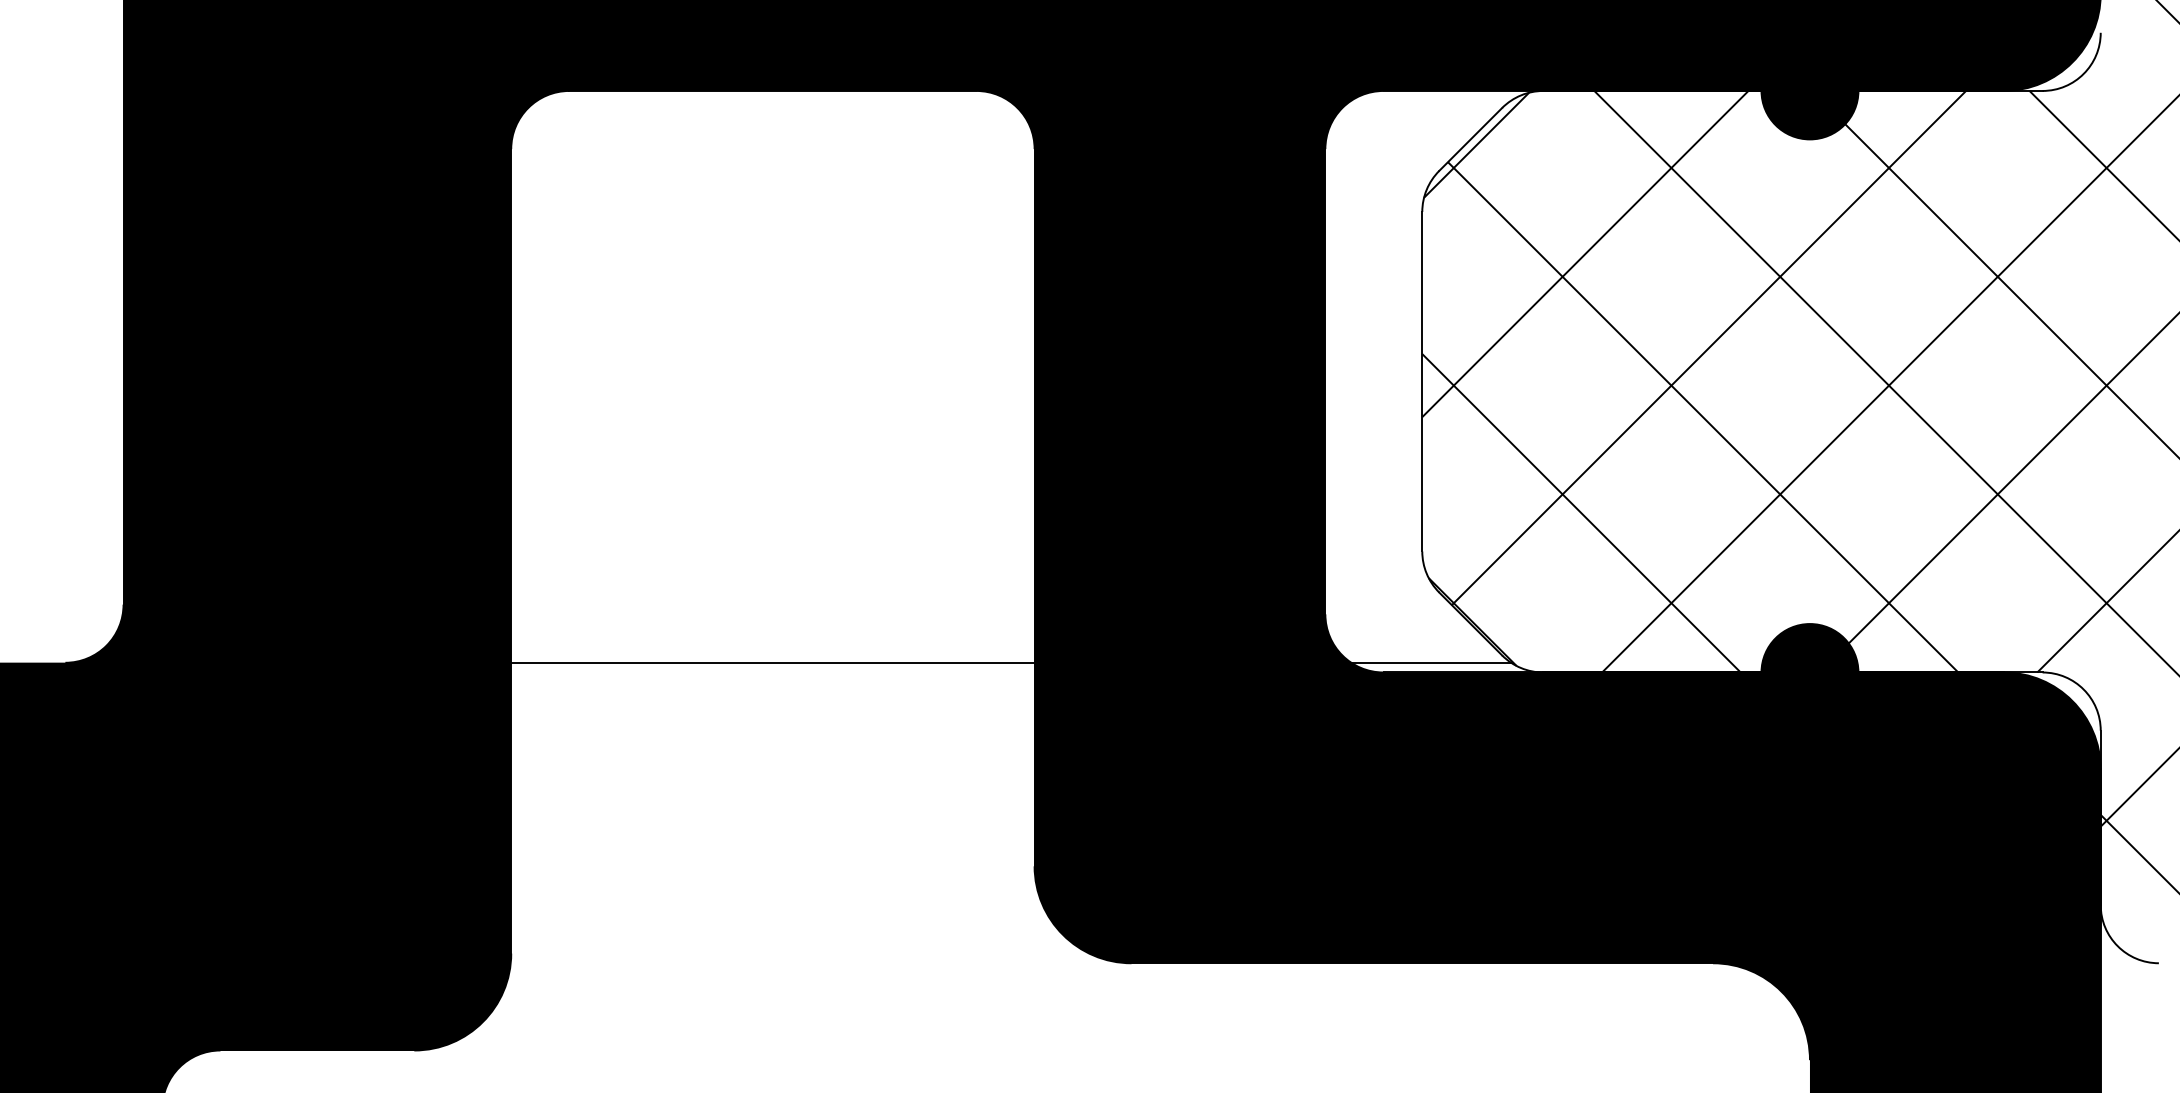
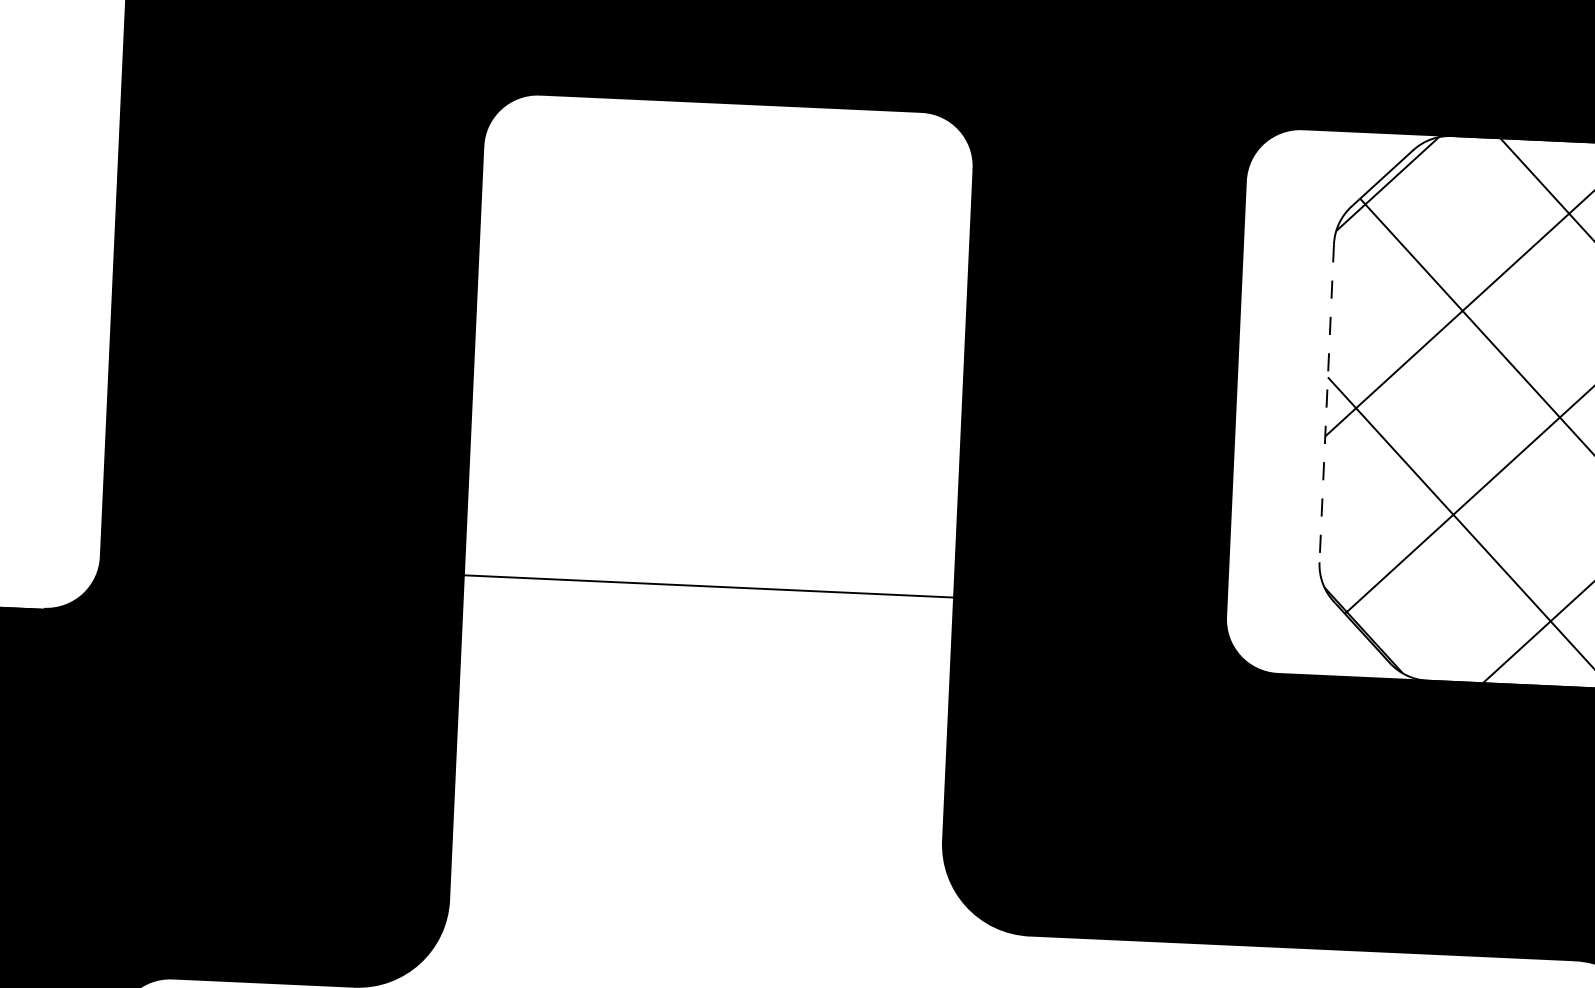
line: (1422, 381) -> (1326, 403), solid -> dashed
line: (772, 662) -> (708, 586), moved
line: (1431, 662) -> (1323, 666), removed

